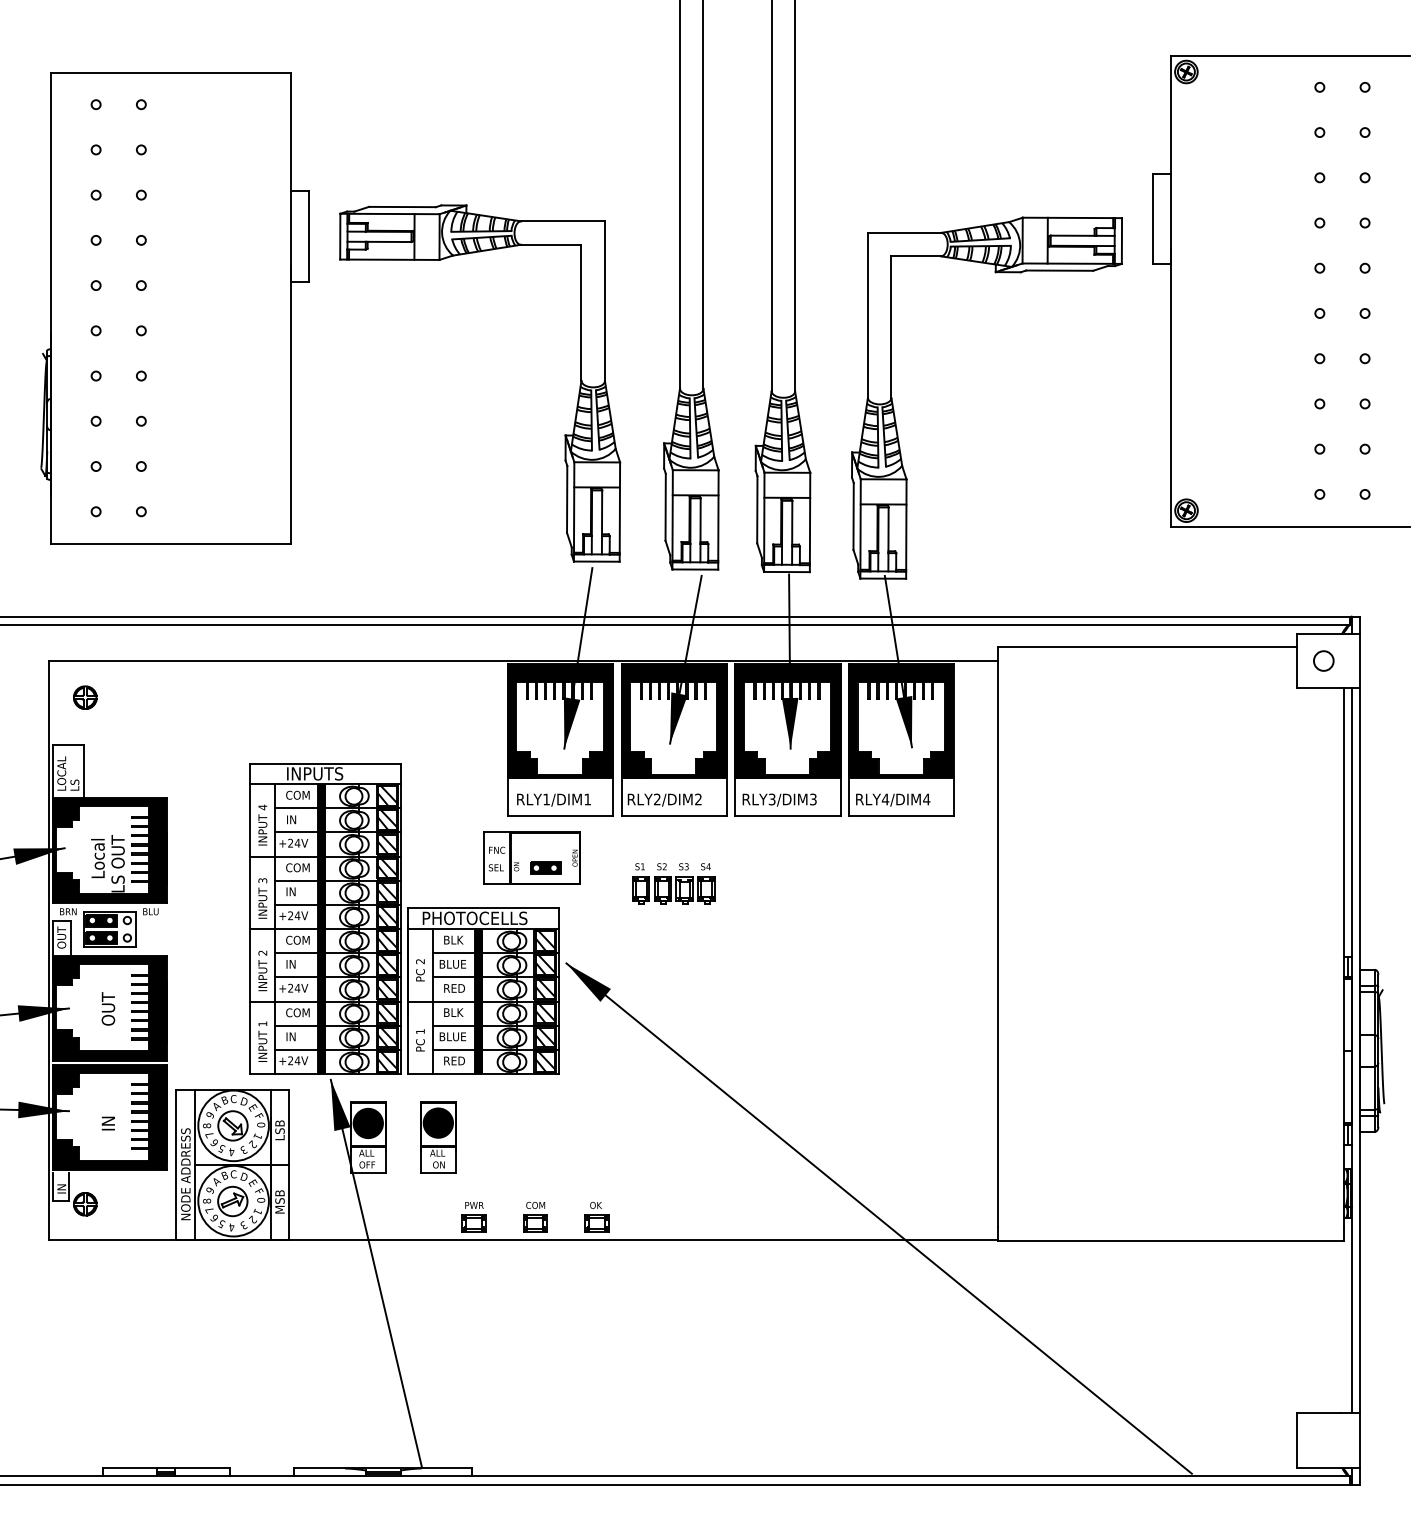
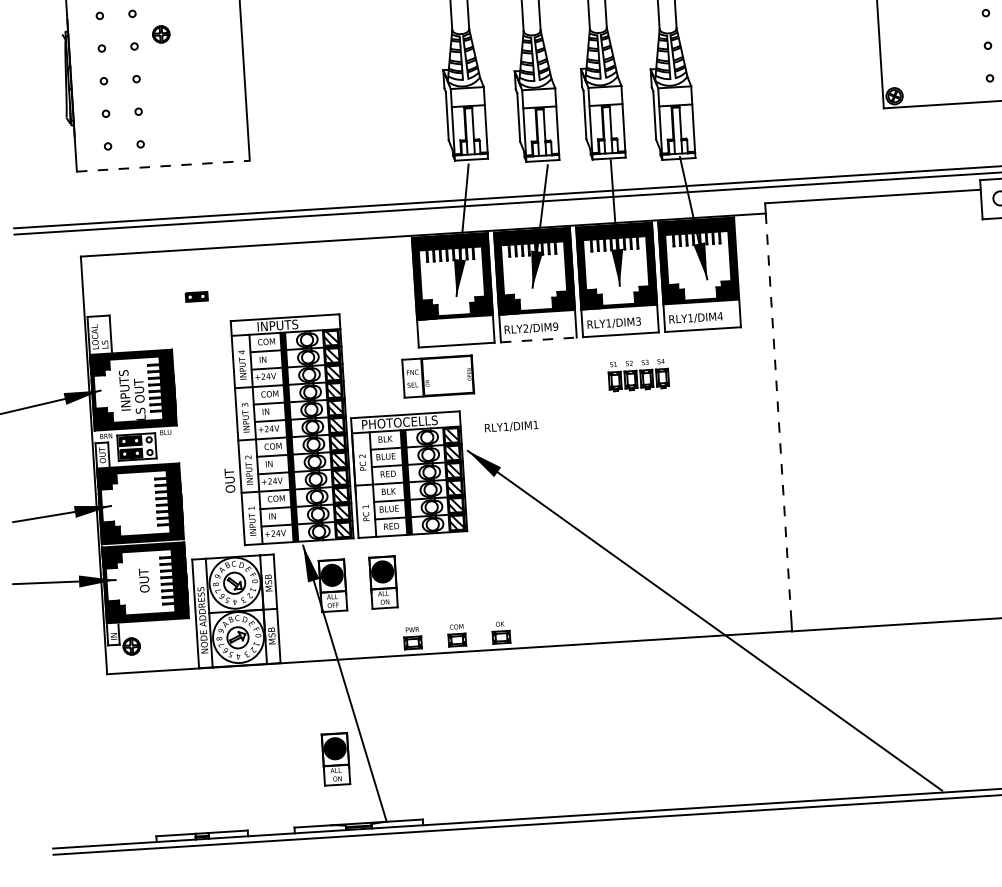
line: (170, 543) -> (163, 165), solid -> dashed
part: (85, 697) -> (161, 34), moved
text: (553, 799) -> (511, 426), moved
text: (698, 799) -> (555, 326), RLY2/DIM2 -> RLY2/DIM9
text: (771, 799) -> (608, 323), RLY3/DIM3 -> RLY1/DIM3
text: (885, 799) -> (690, 318), RLY4/DIM4 -> RLY1/DIM4
line: (674, 816) -> (539, 340), solid -> dashed
text: (97, 849) -> (124, 390), Local -> INPUTS
part: (545, 867) -> (196, 296), moved
part: (673, 883) -> (638, 375), moved
line: (998, 944) -> (778, 417), solid -> dashed
text: (108, 1008) -> (230, 480), moved
text: (108, 1114) -> (144, 580), IN -> OUT
text: (279, 1127) -> (268, 582), LSB -> MSB
part: (357, 1377) -> (335, 759), added

